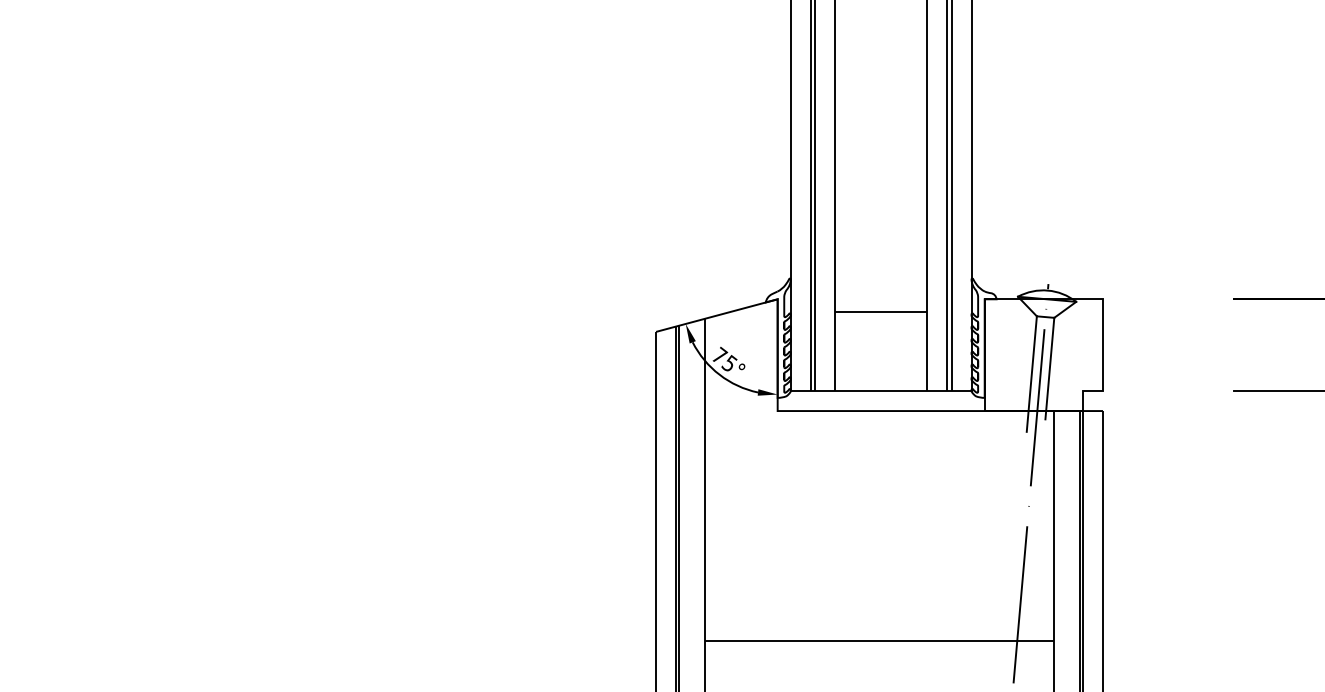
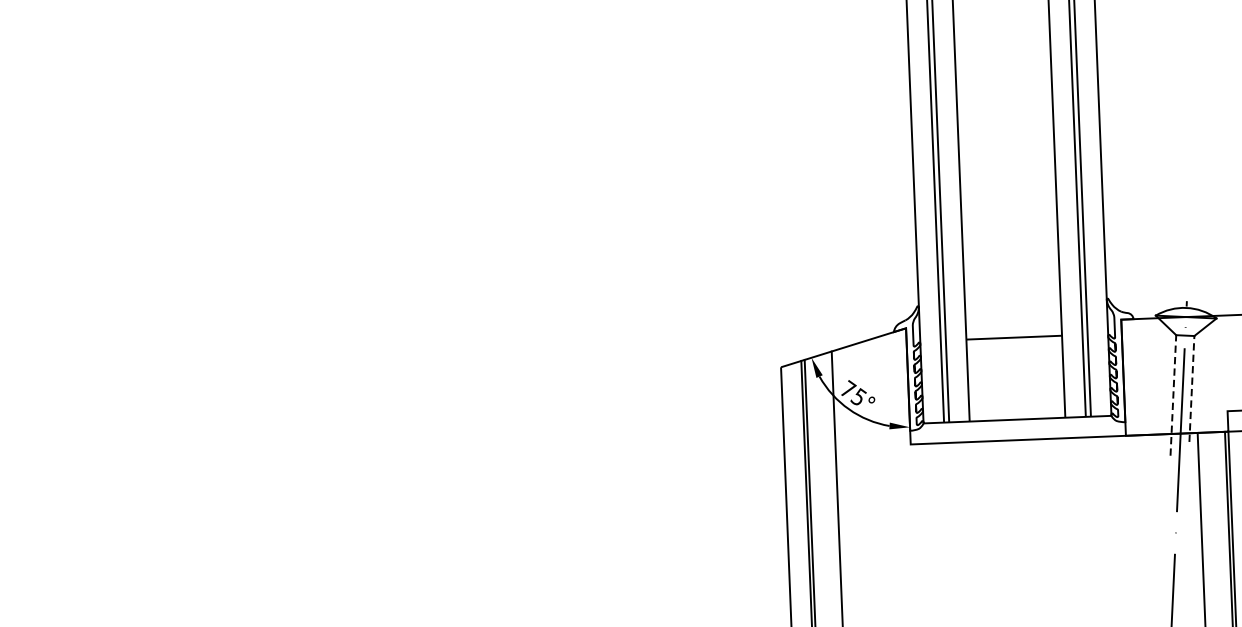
line: (1049, 368) -> (1191, 388), solid -> dashed
line: (1031, 374) -> (1173, 395), solid -> dashed

